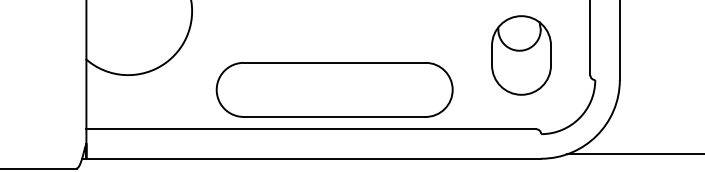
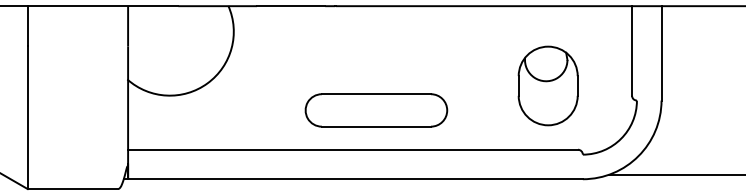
part: (520, 55) -> (547, 85), moved
part: (334, 90) -> (376, 110), size x0.6

